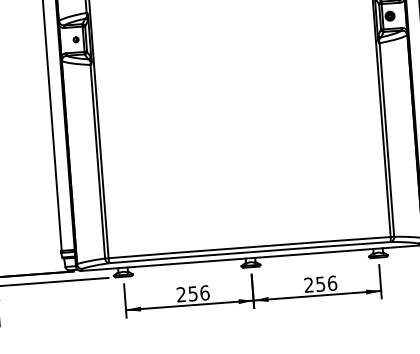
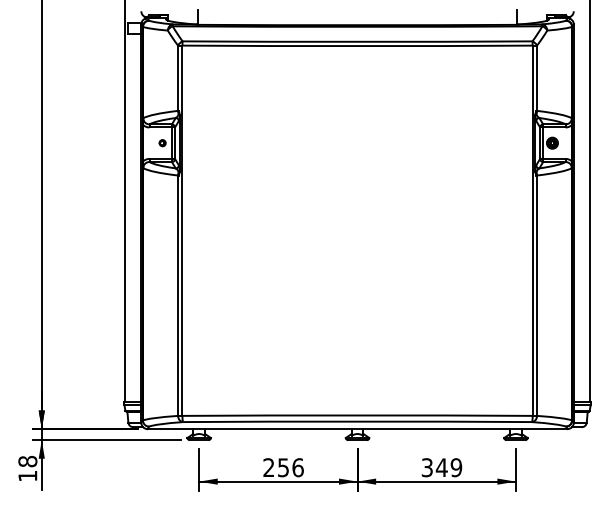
text: (320, 284) -> (441, 467), 256 -> 349

